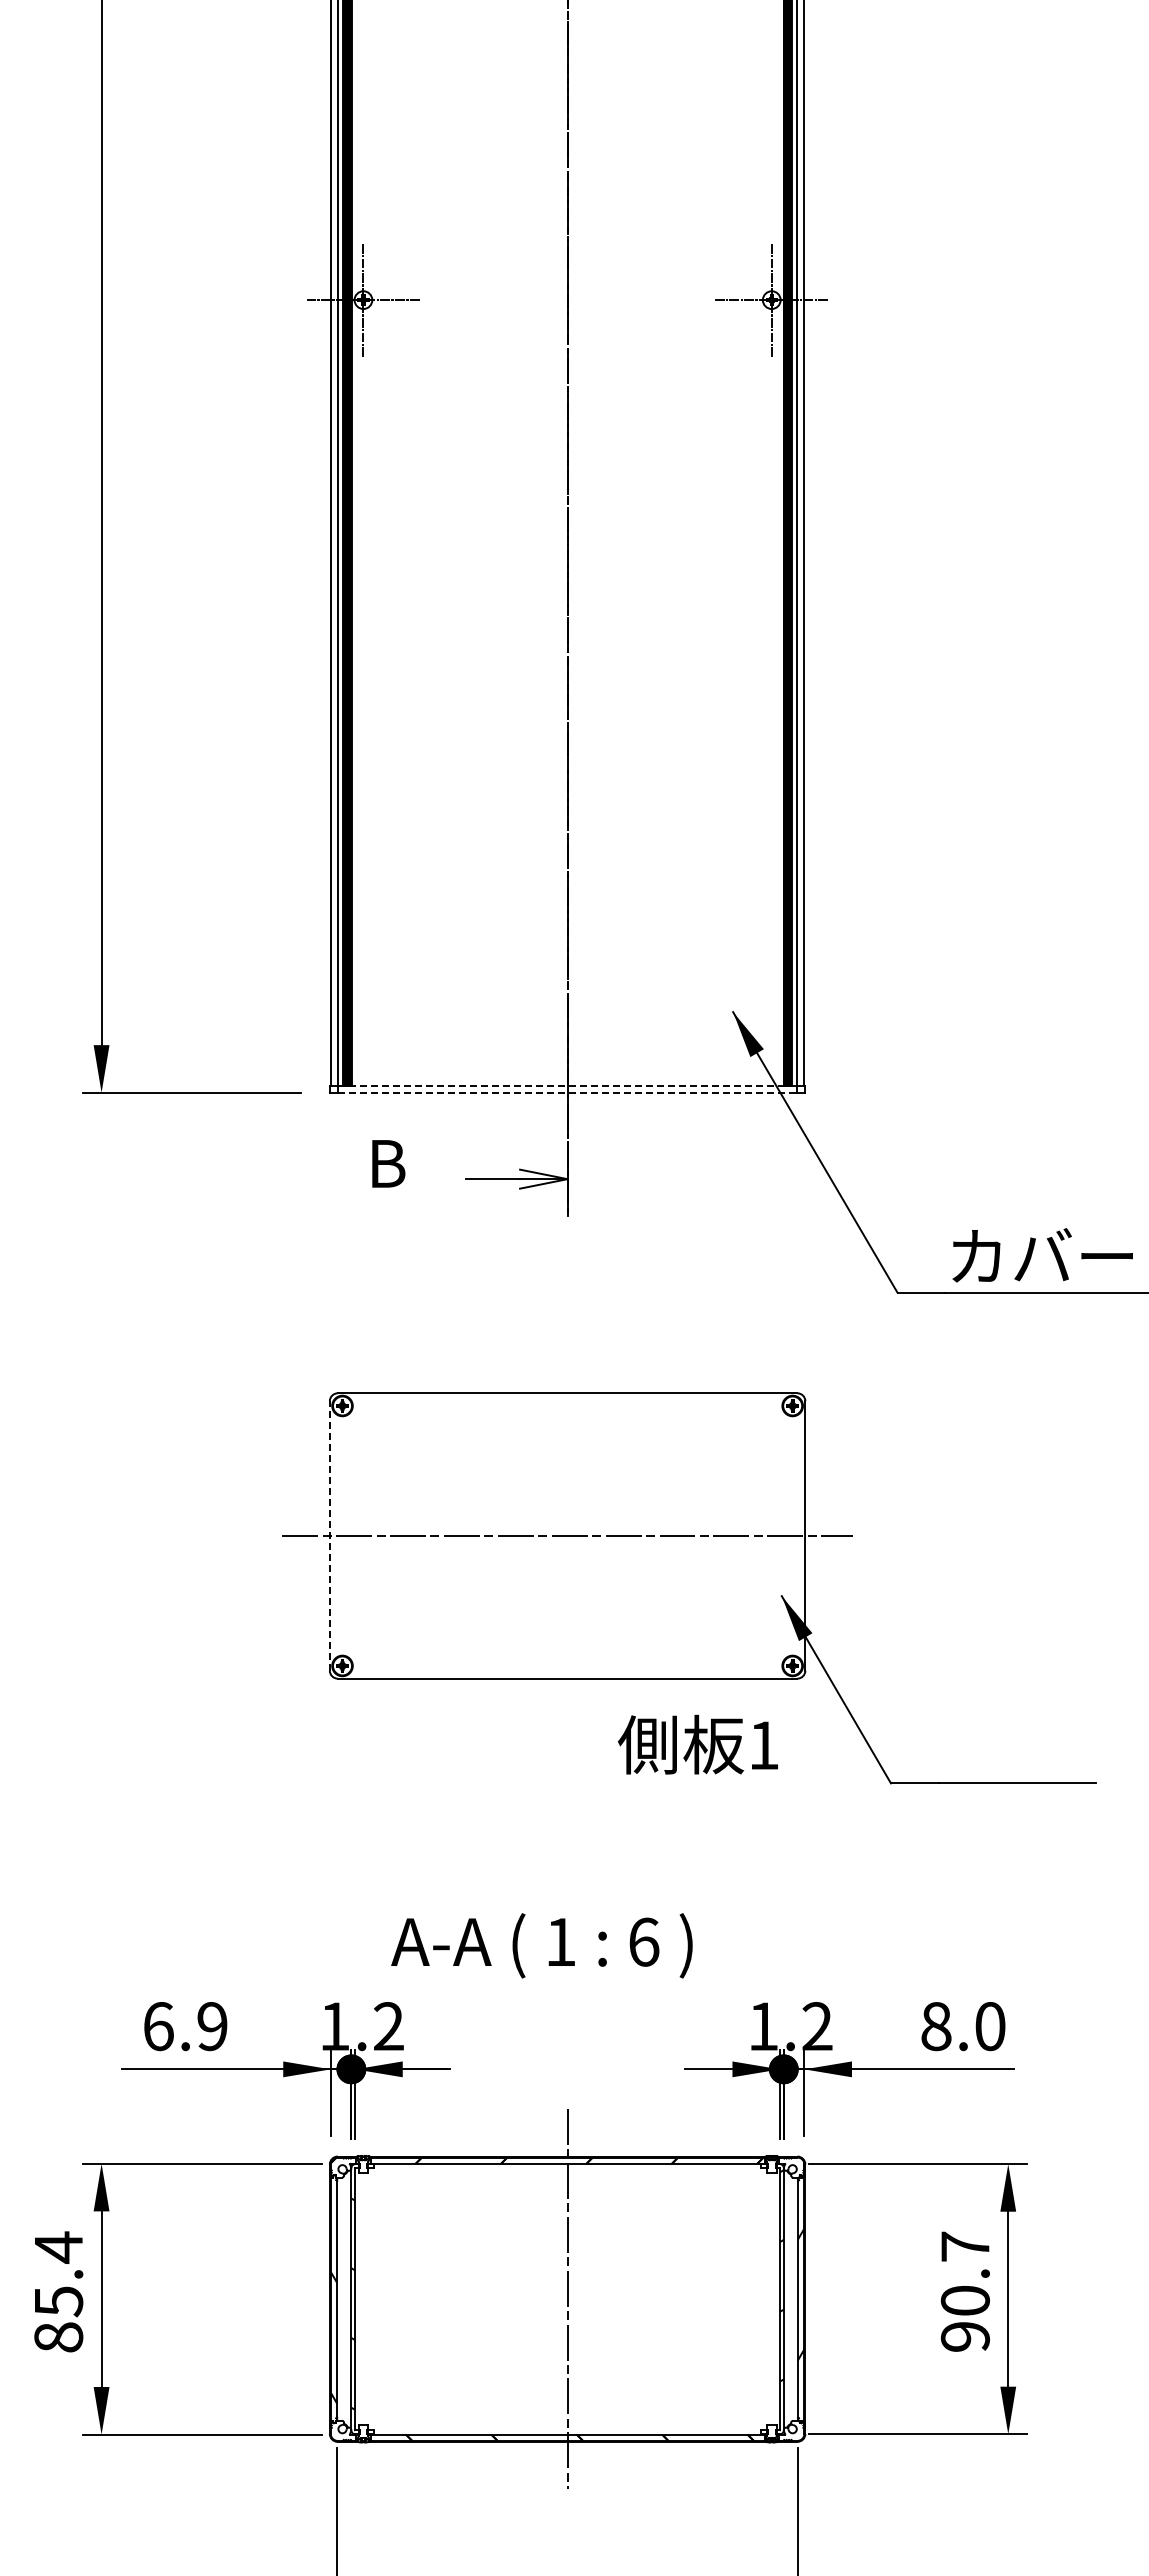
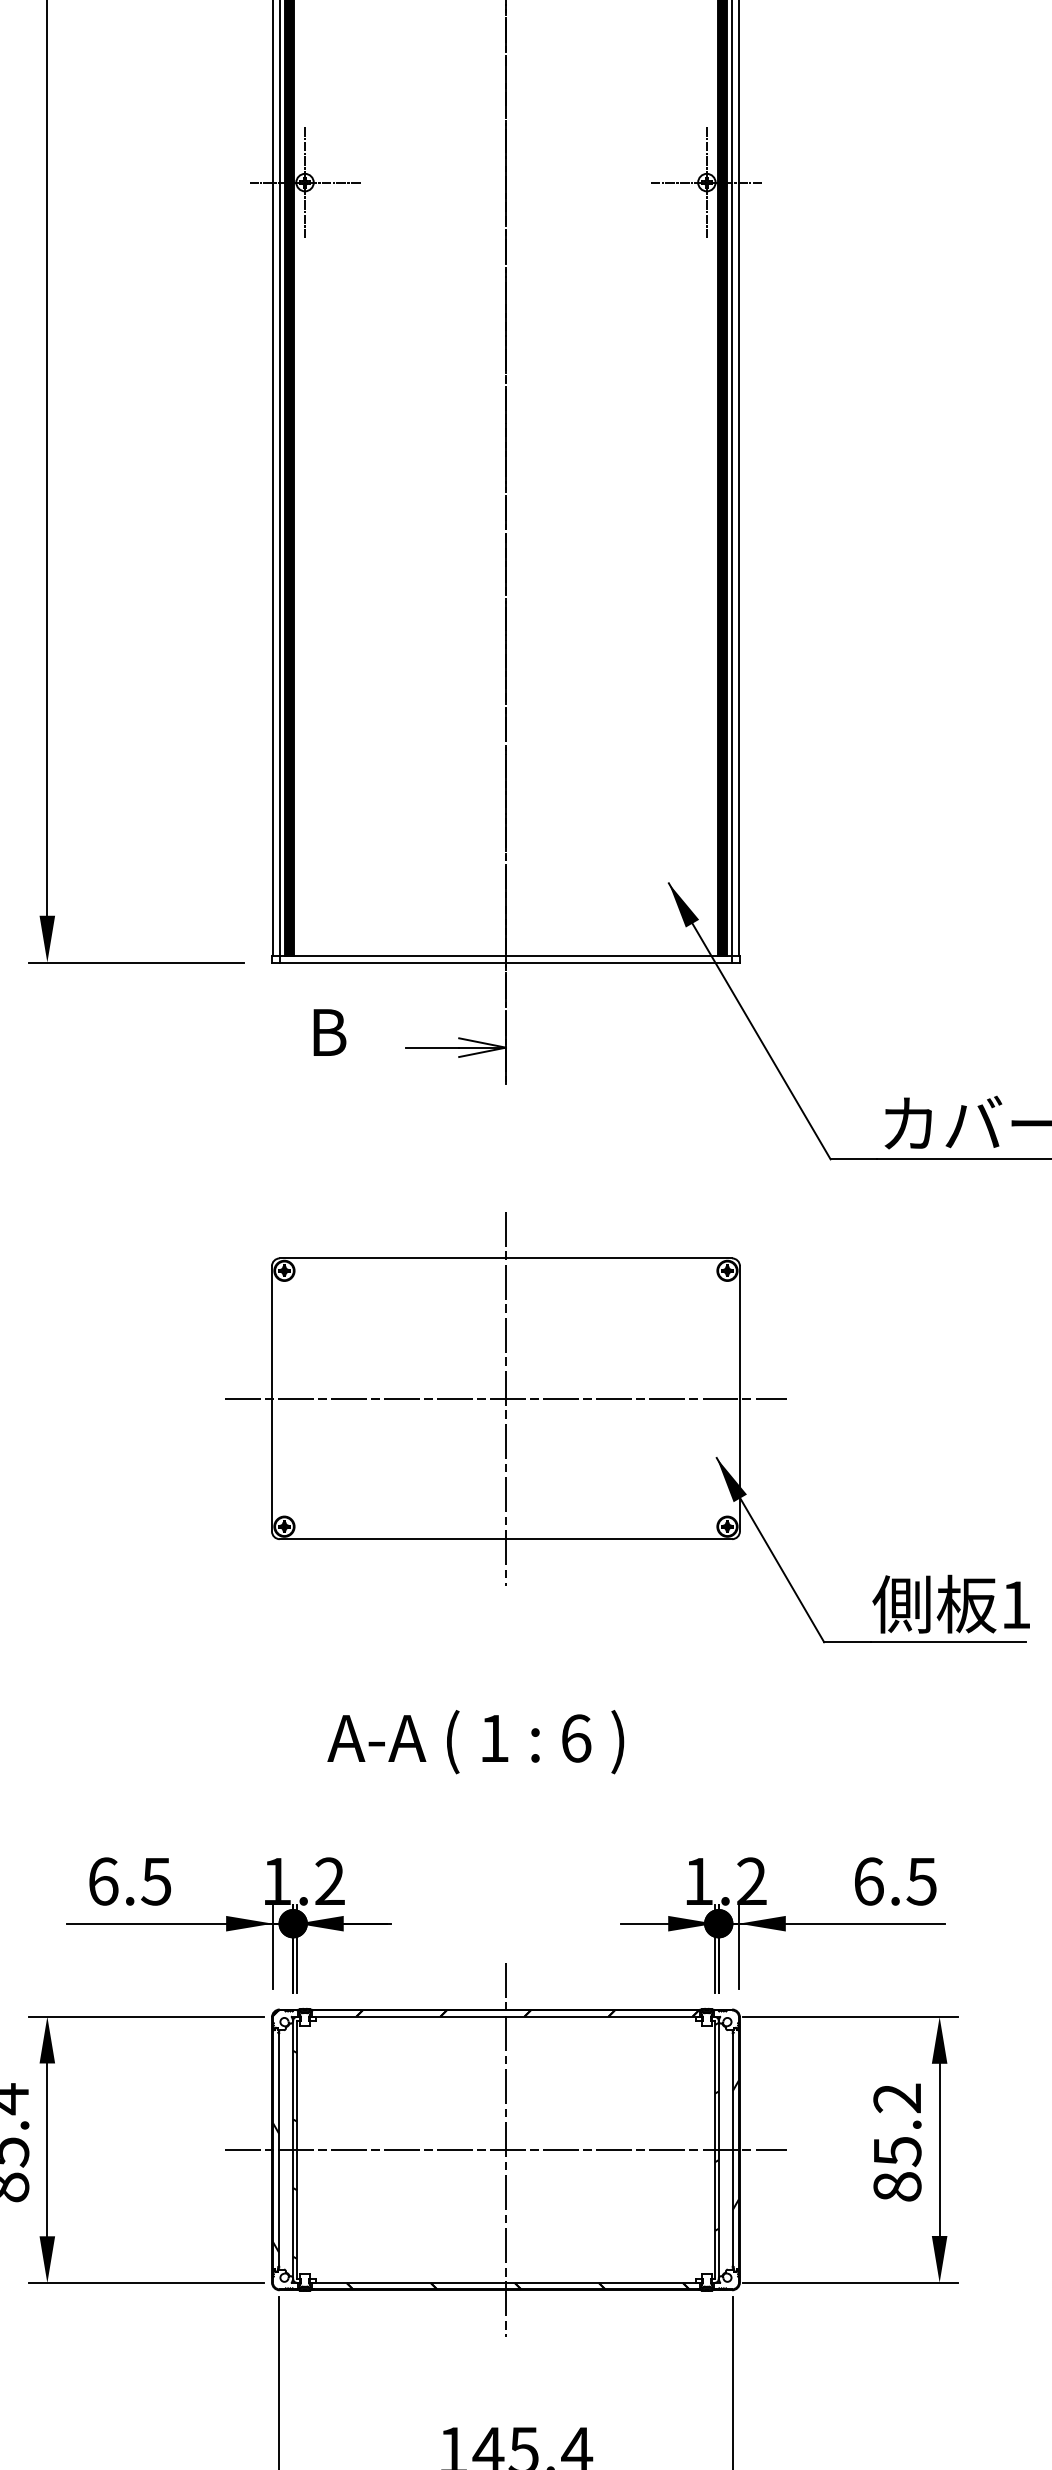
line: (567, 1086) -> (505, 956), dashed -> solid
line: (567, 1092) -> (505, 962), dashed -> solid
line: (329, 1535) -> (271, 1398), dashed -> solid
line: (567, 1535) -> (505, 1398), added
text: (697, 1744) -> (950, 1604), moved
text: (541, 1945) -> (475, 1741), moved
text: (211, 2026) -> (155, 1881), 6.9 -> 6.5
text: (963, 2026) -> (895, 1881), 8.0 -> 6.5
text: (965, 2291) -> (897, 2142), 90.7 -> 85.2
line: (567, 2299) -> (505, 2150), added

